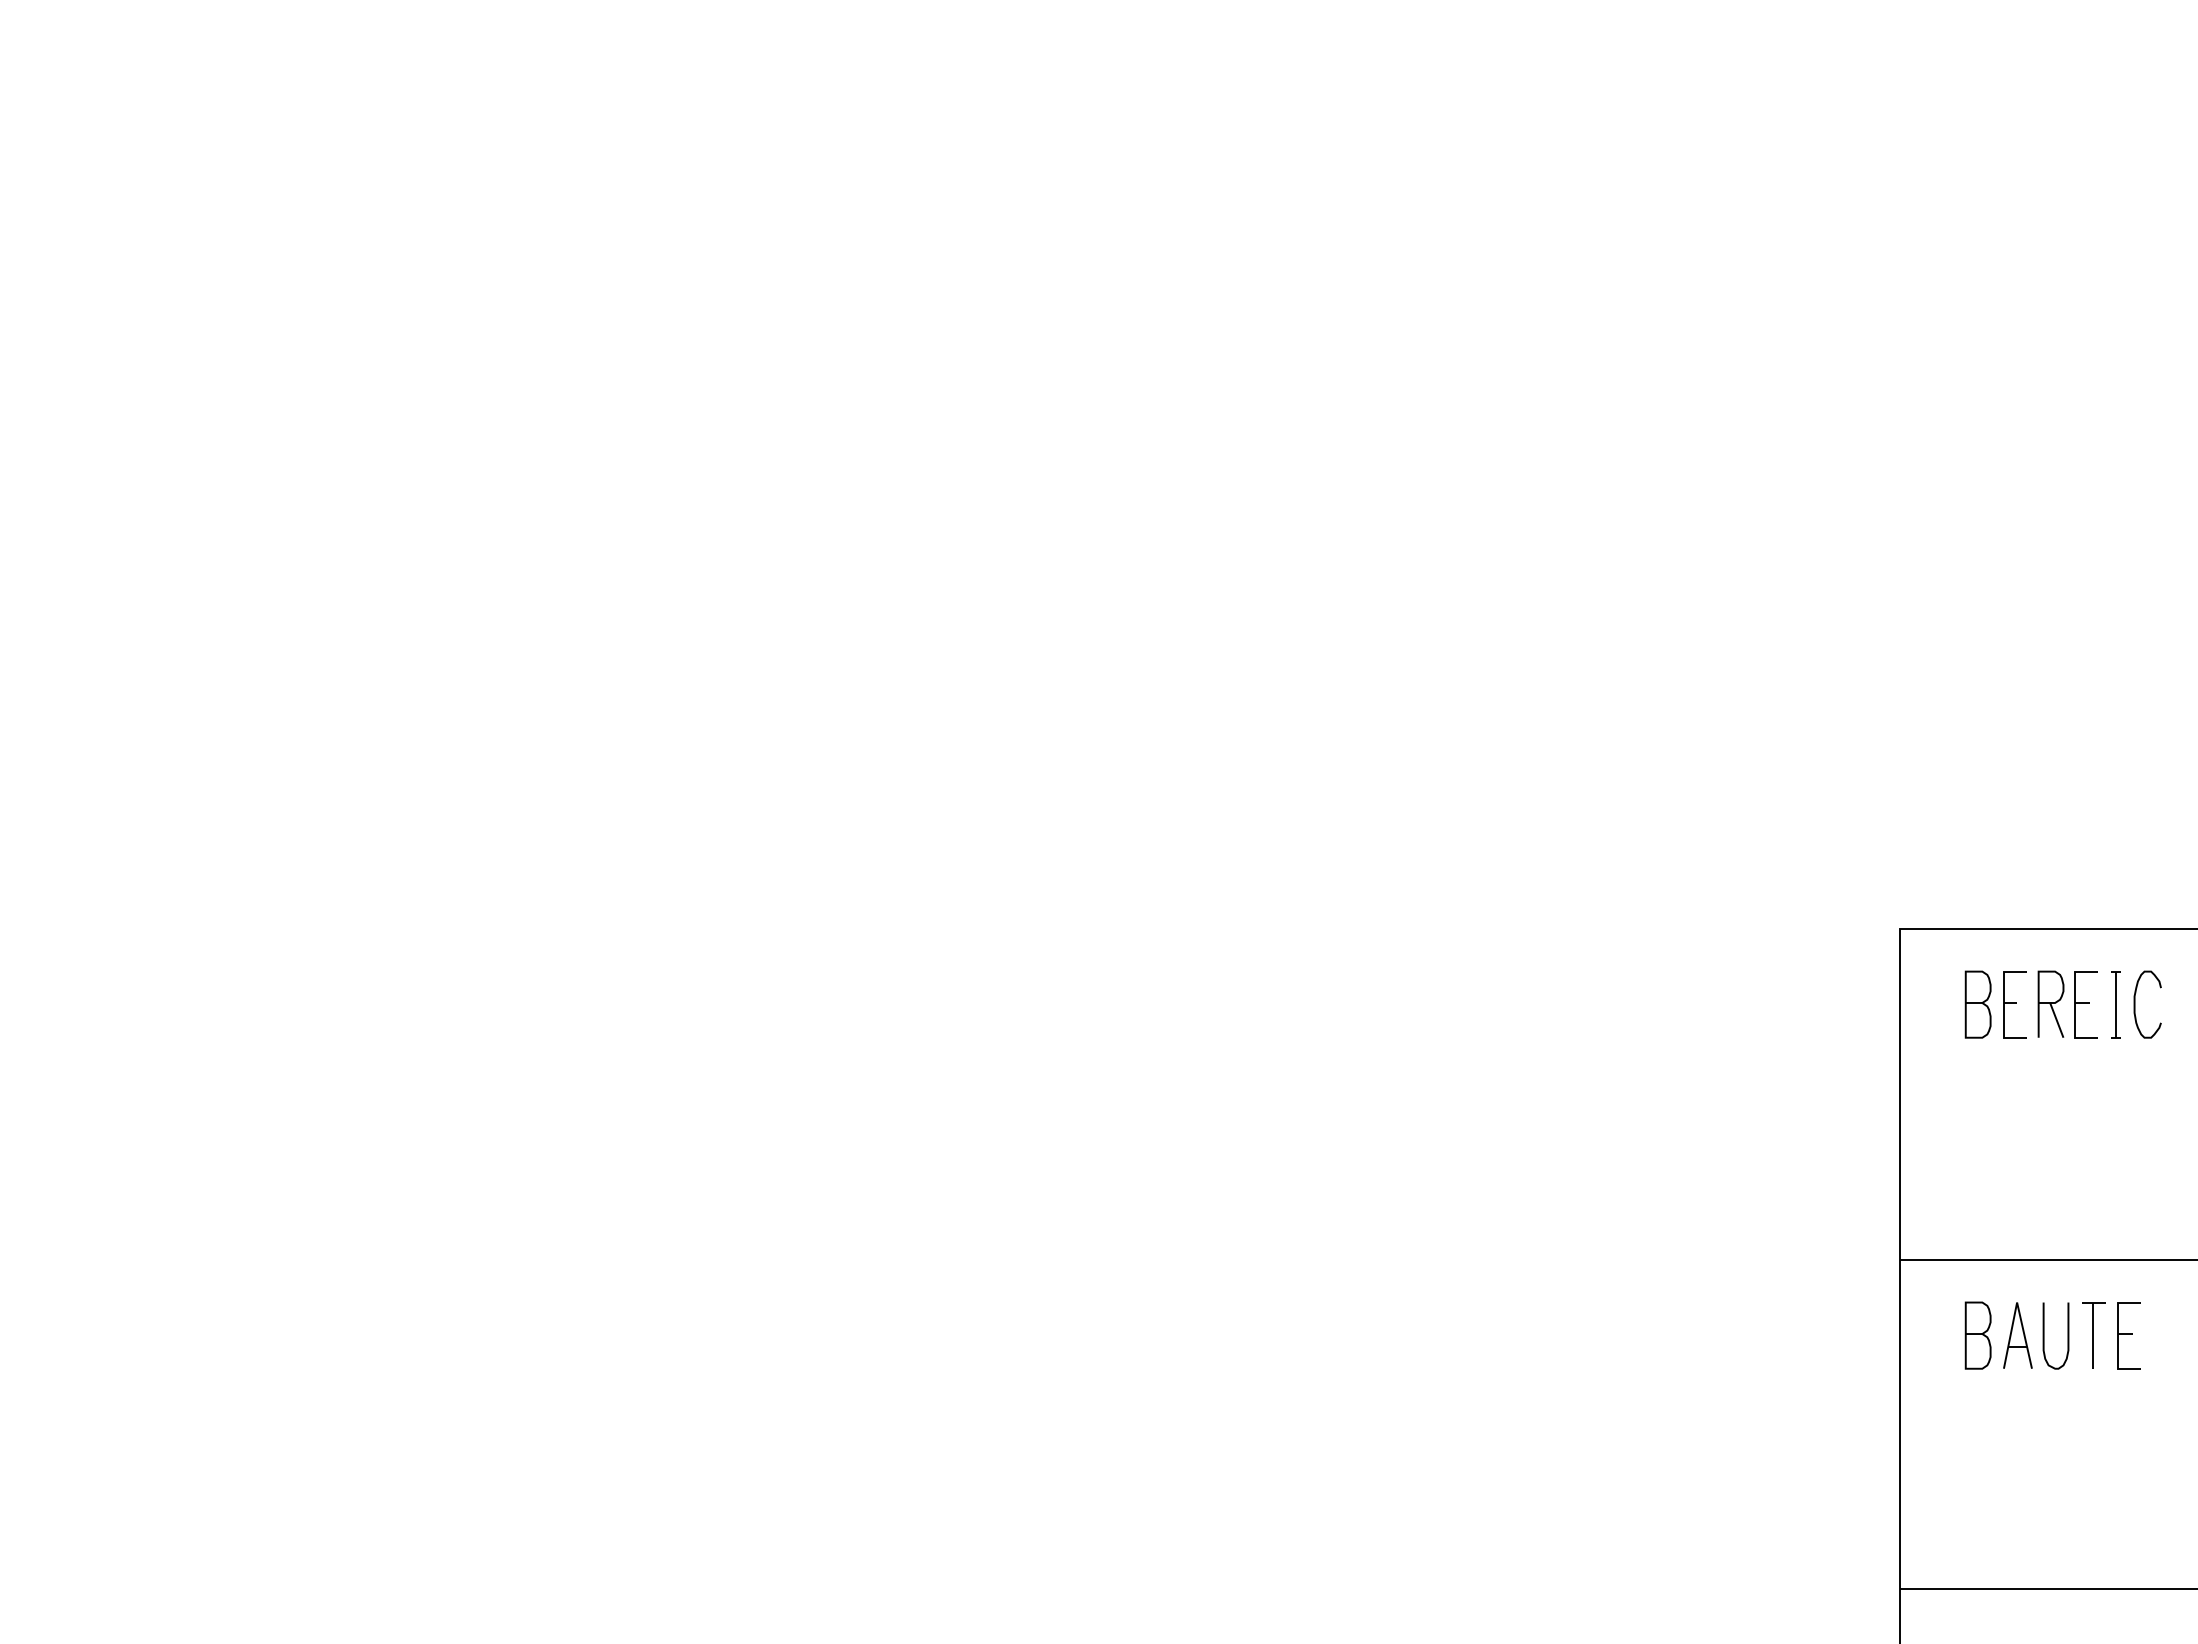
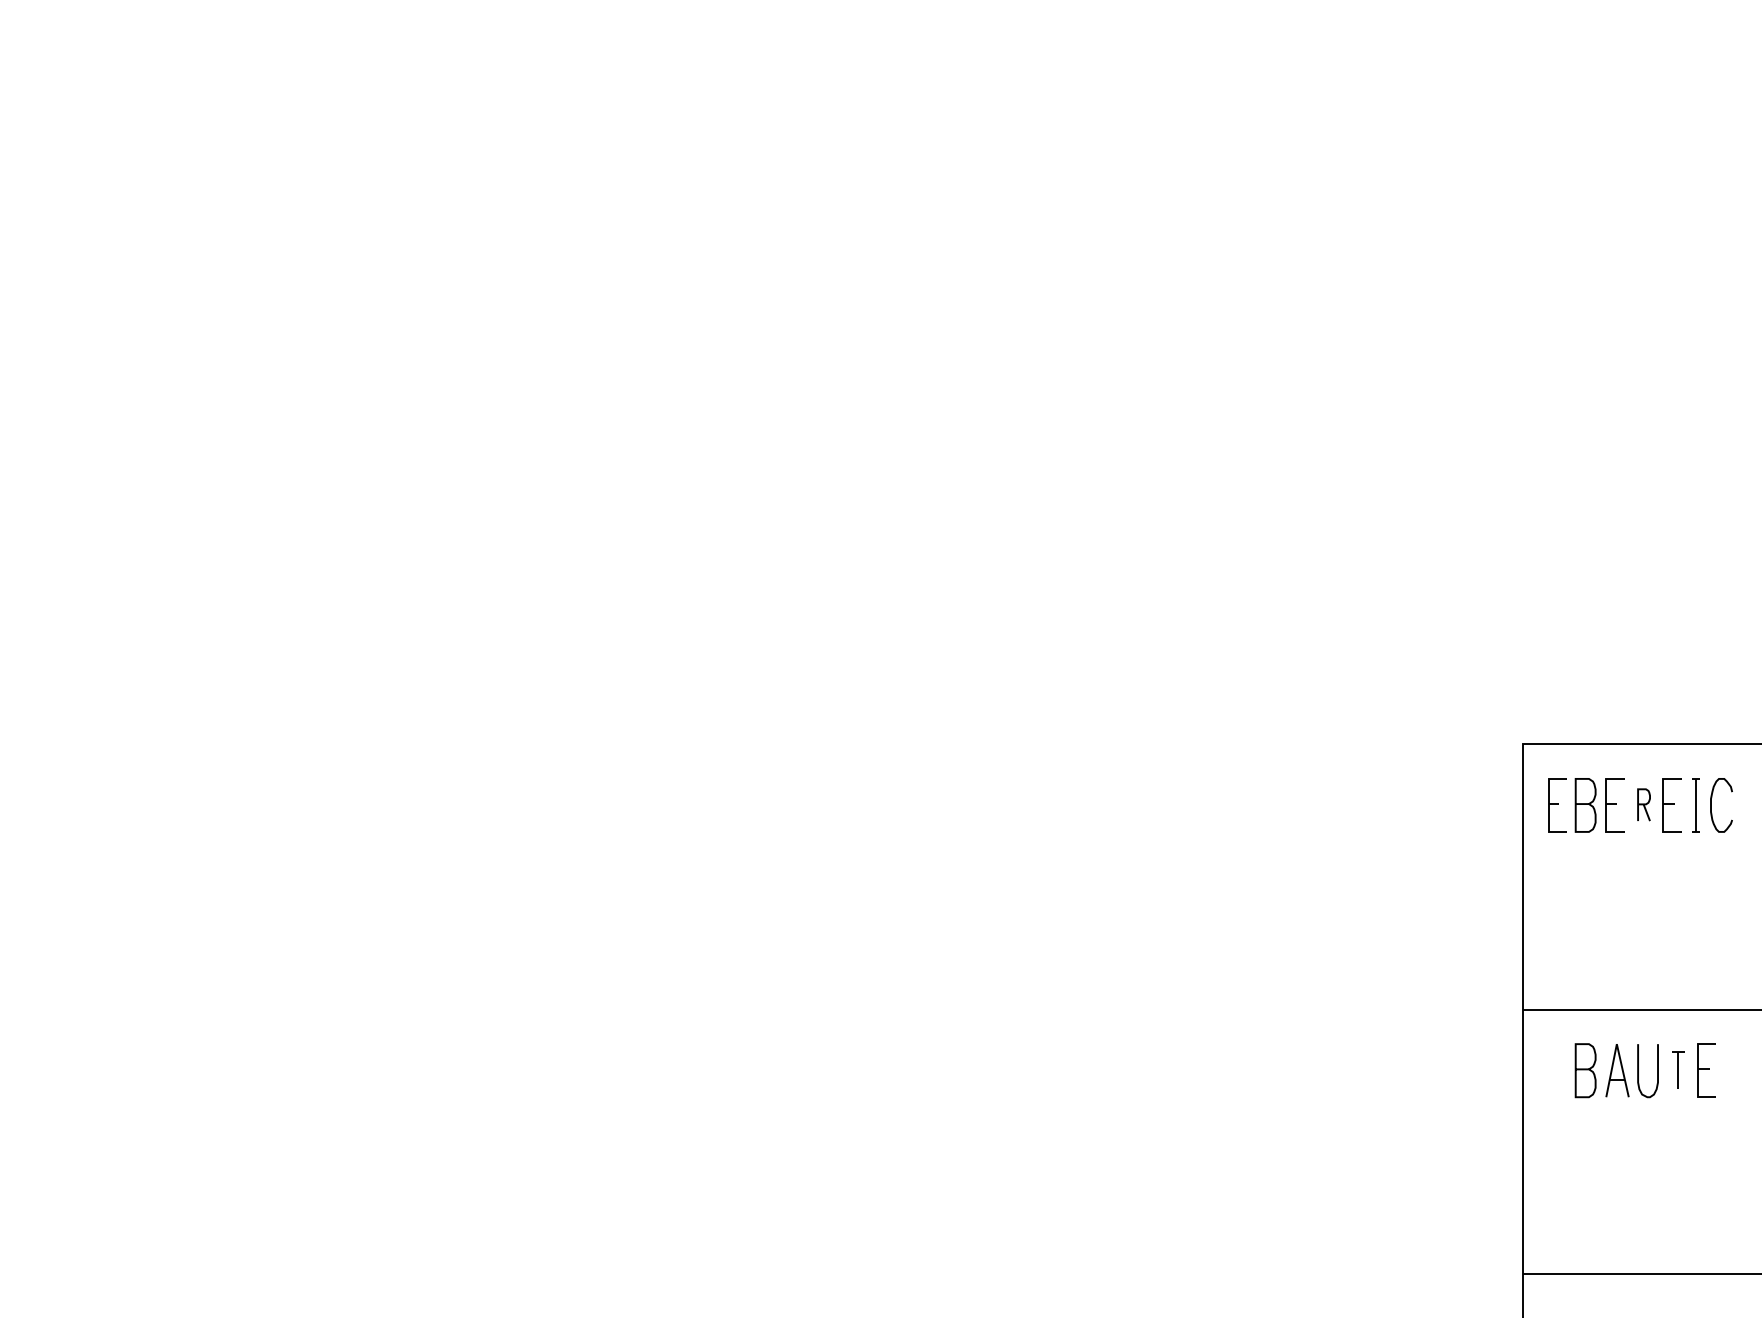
part: (2050, 1003) -> (1643, 804), size x0.6
part: (1942, 1004) -> (1557, 805), added
part: (2093, 1335) -> (1678, 1070), size x0.7

